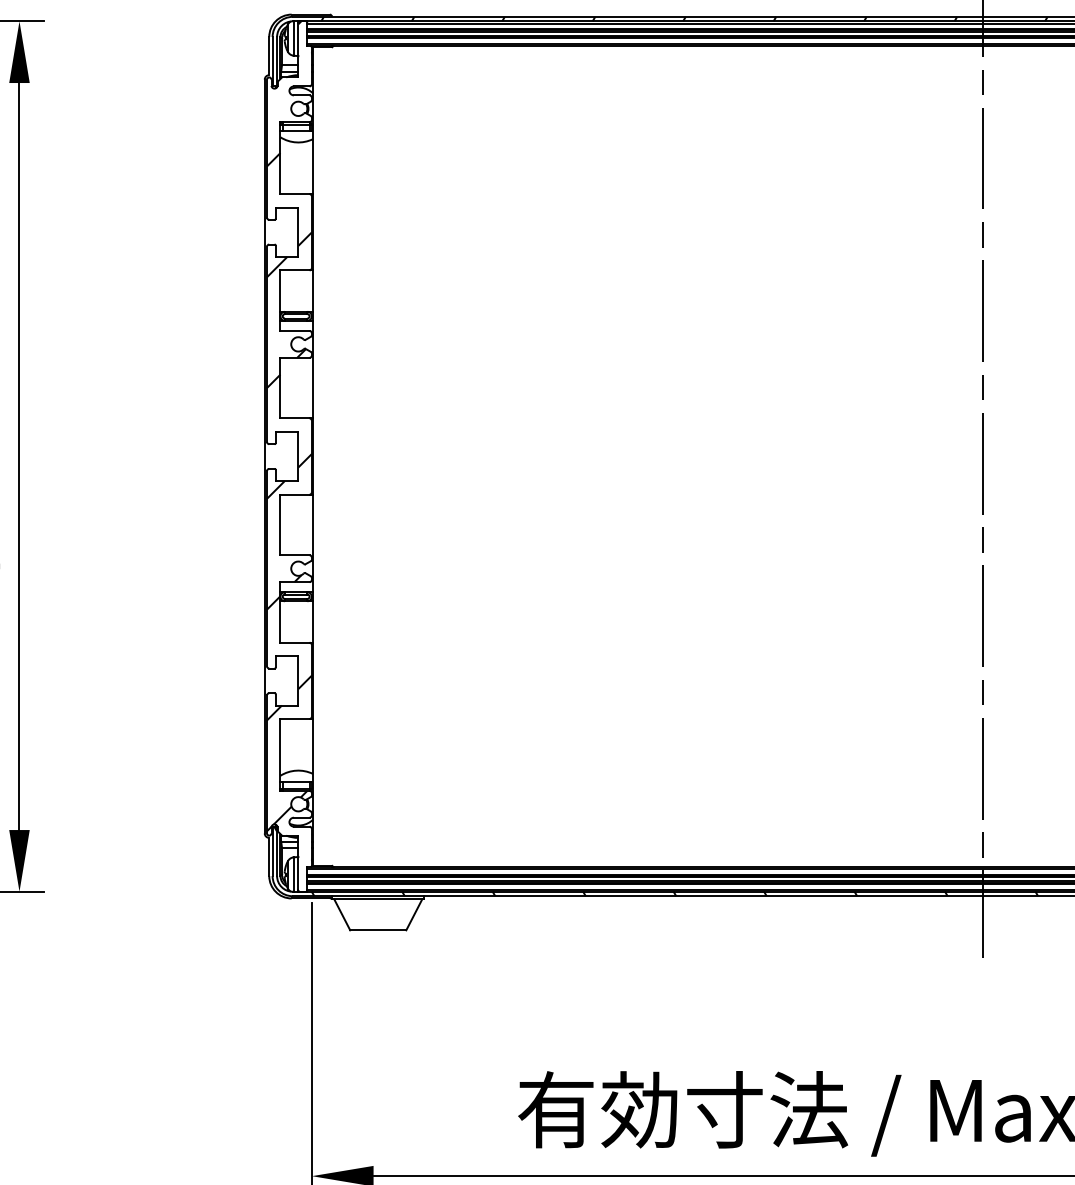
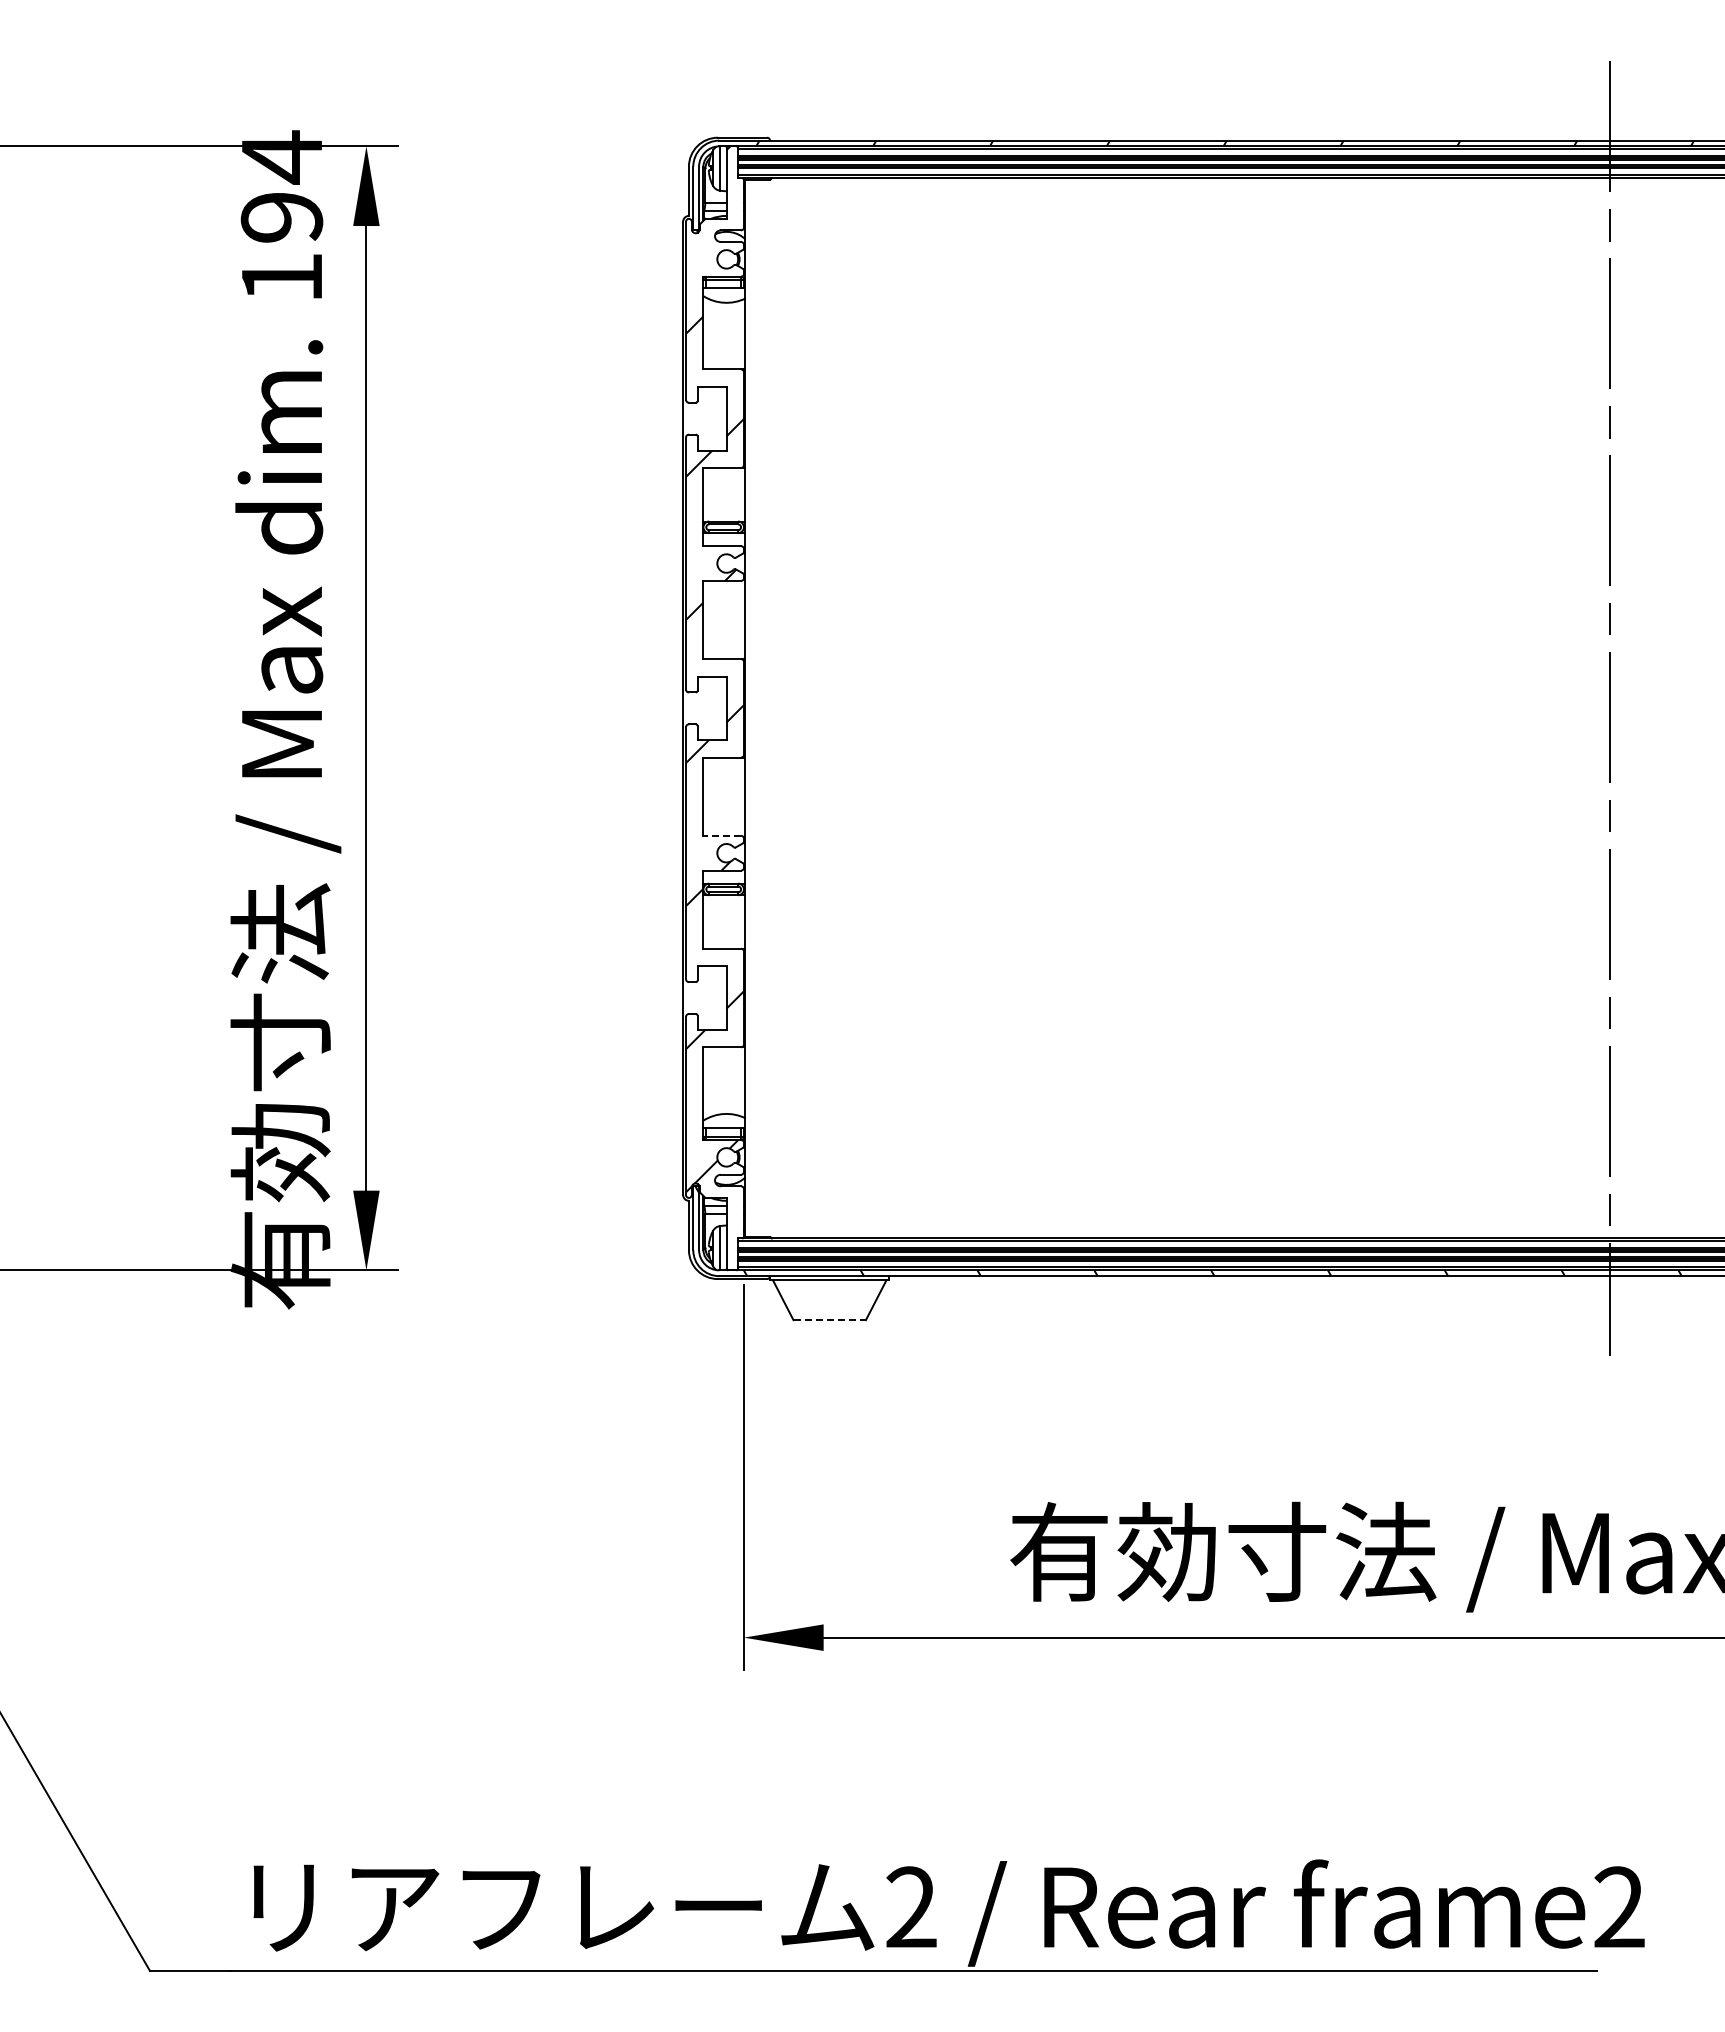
line: (295, 554) -> (722, 835), solid -> dashed
line: (378, 930) -> (830, 1320), solid -> dashed

